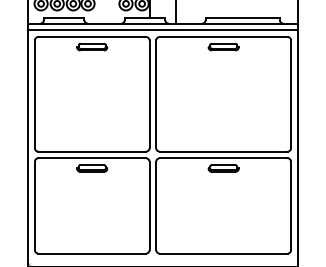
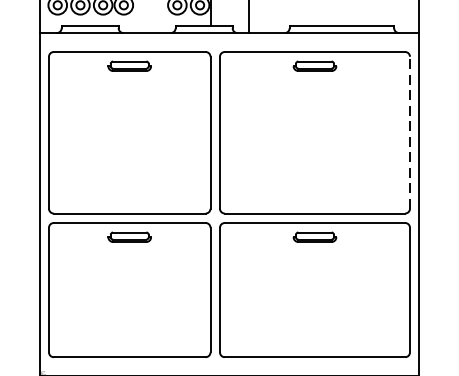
line: (162, 30) -> (228, 42), removed
line: (291, 94) -> (410, 133), solid -> dashed

